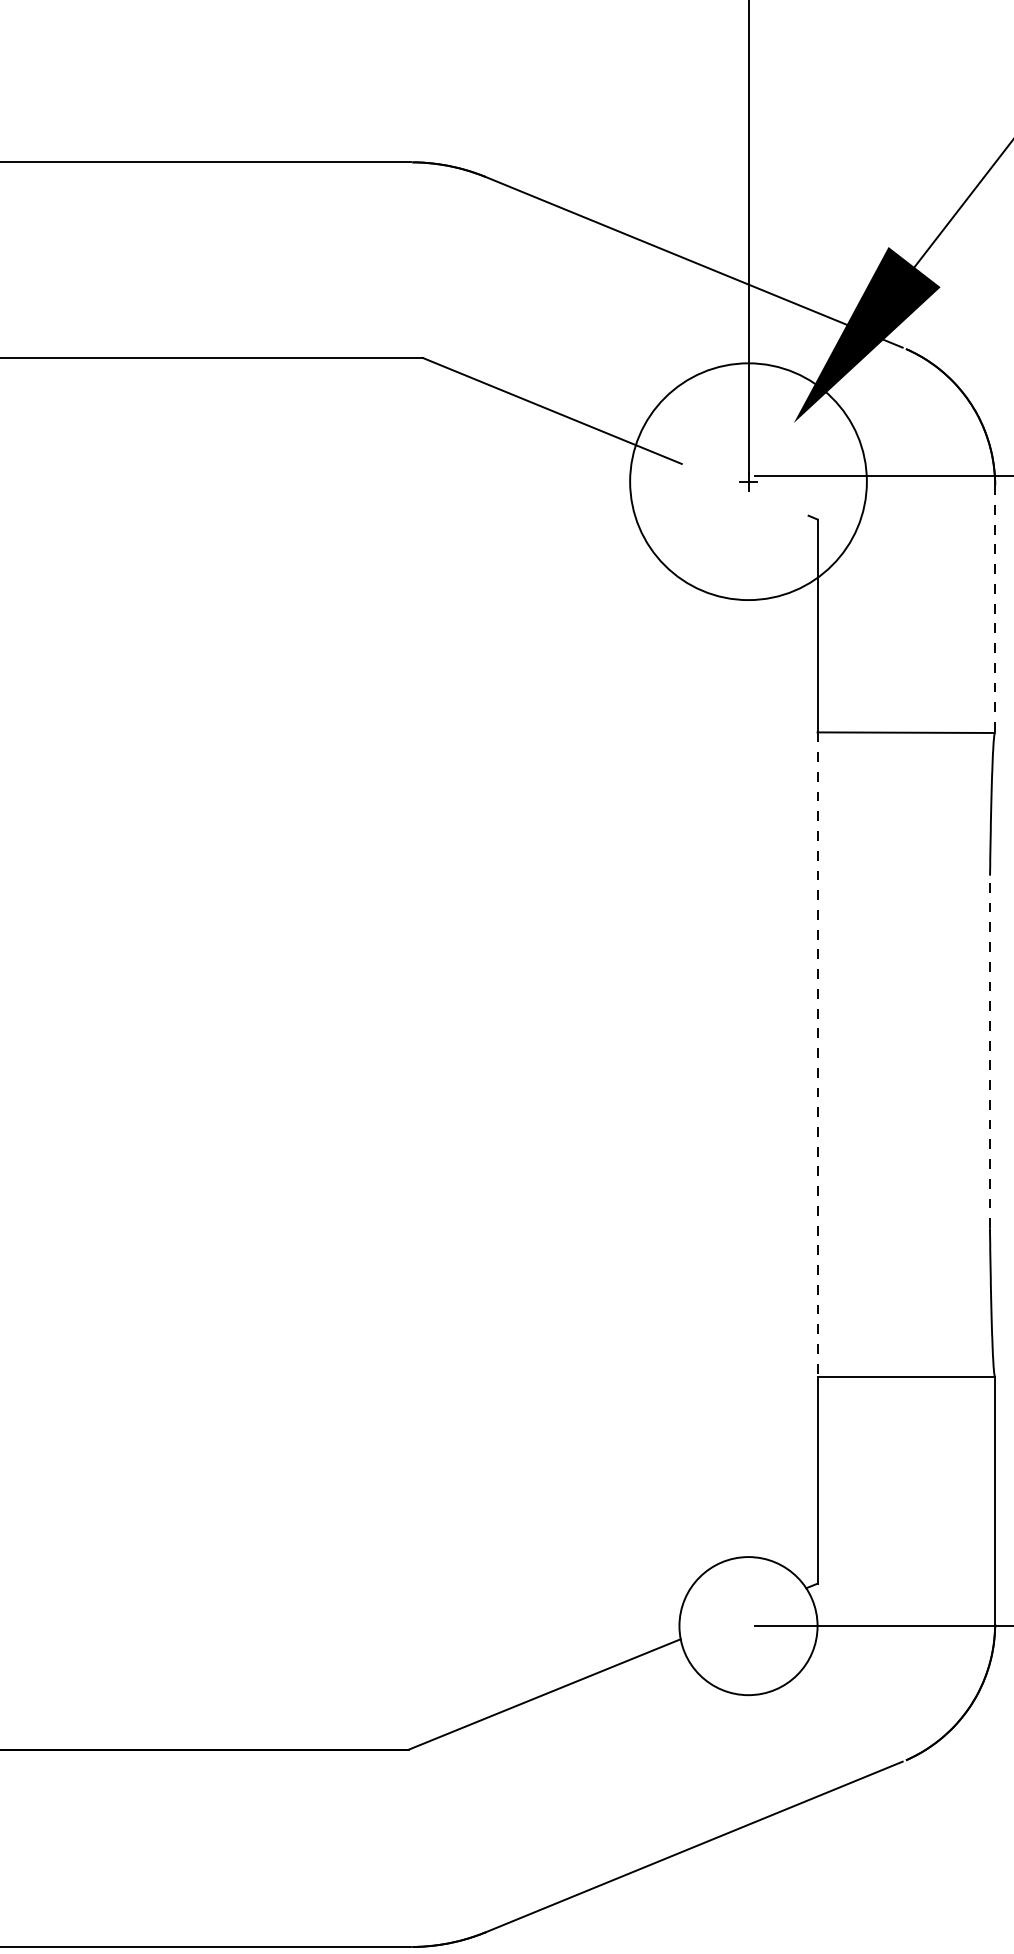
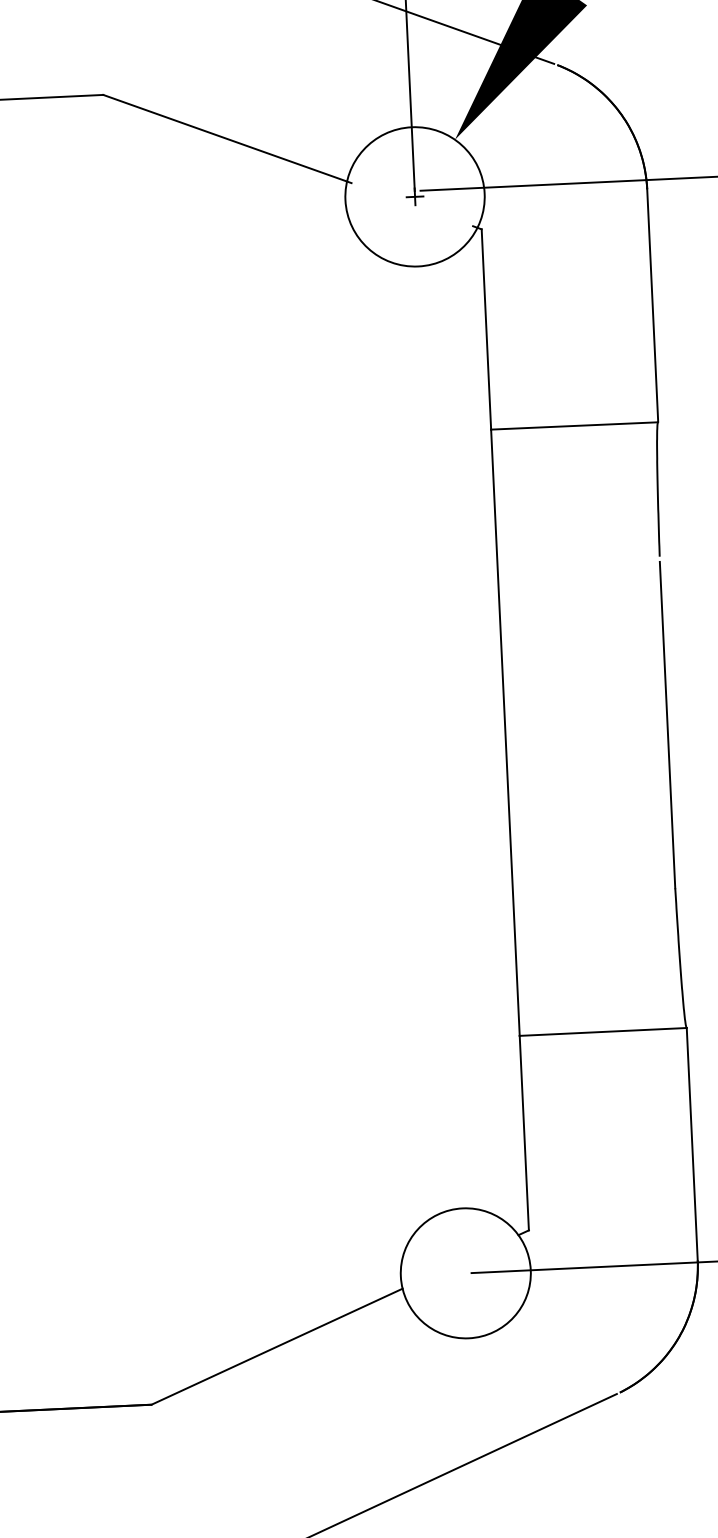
circle: (748, 481) -> (415, 196), size x0.62
line: (995, 608) -> (653, 305), dashed -> solid
line: (989, 1054) -> (667, 724), dashed -> solid
line: (817, 1055) -> (505, 733), dashed -> solid

